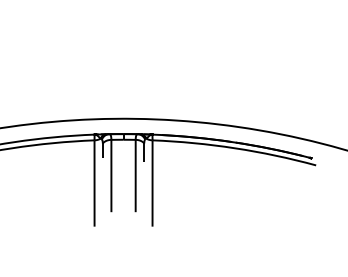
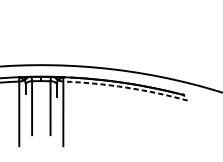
arc: (235, 148) -> (126, 87), solid -> dashed

